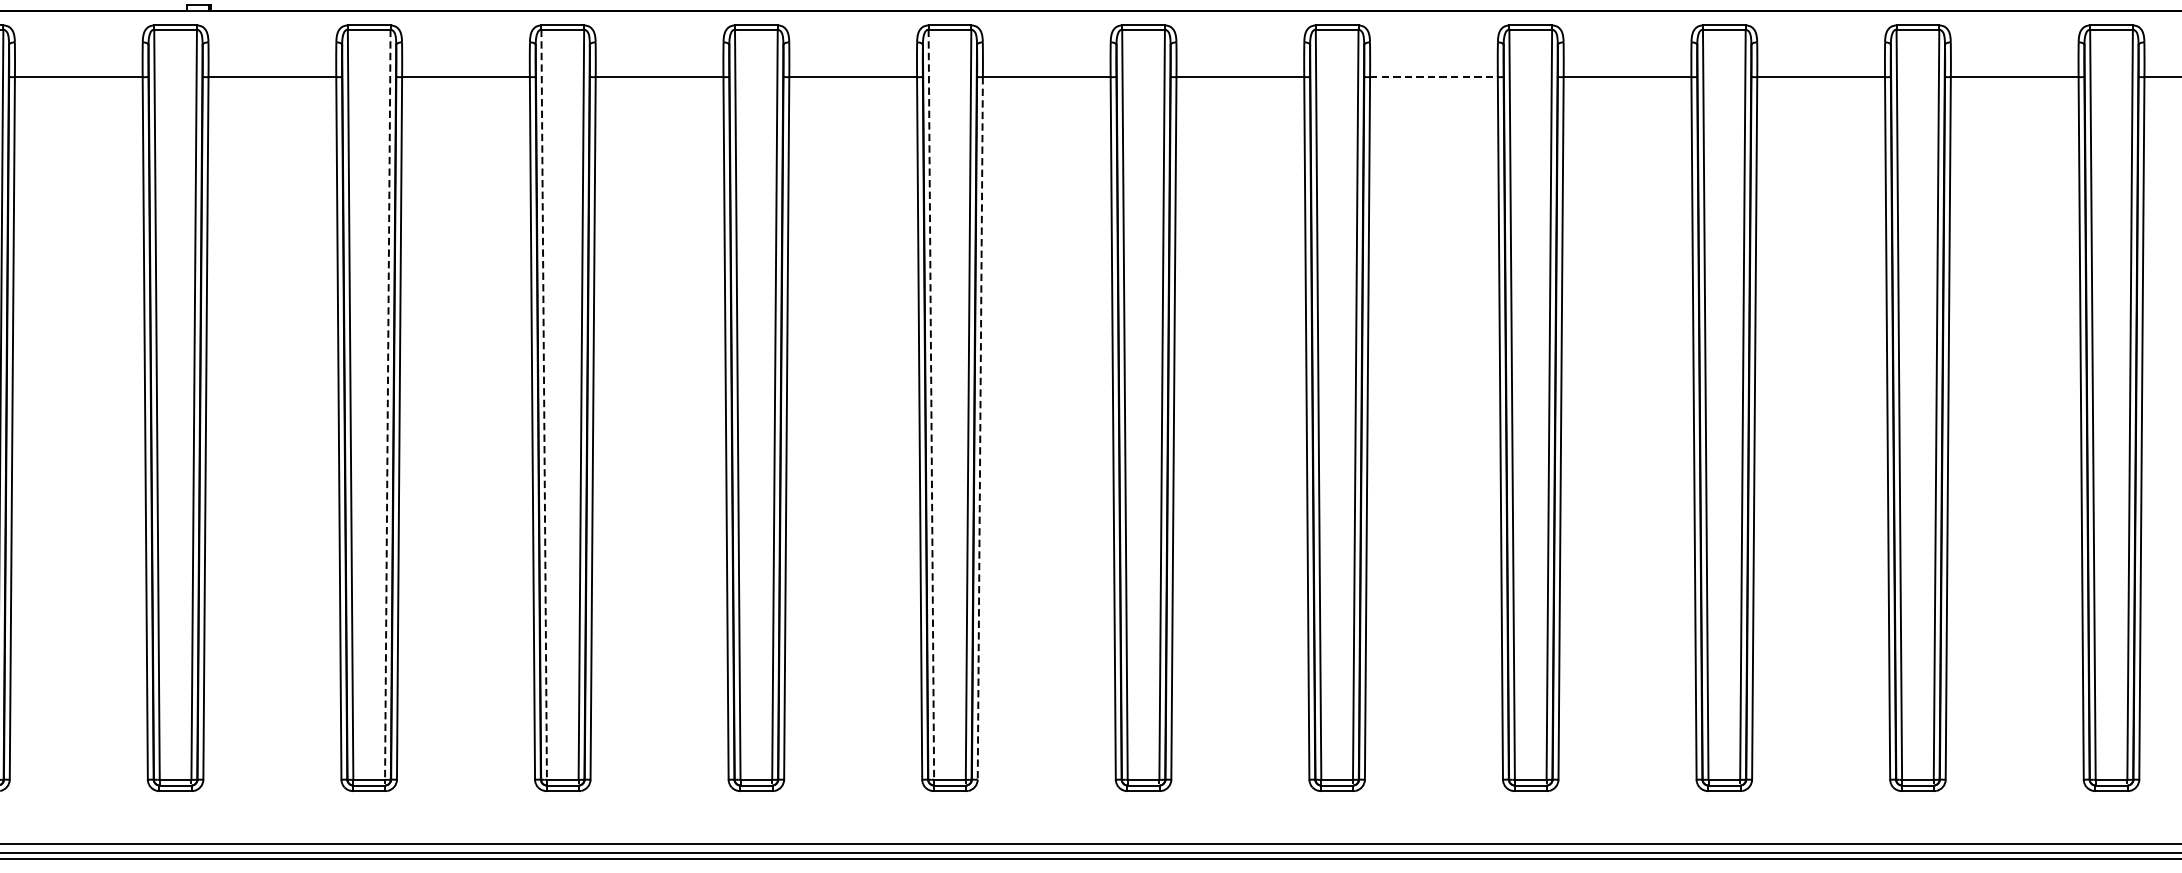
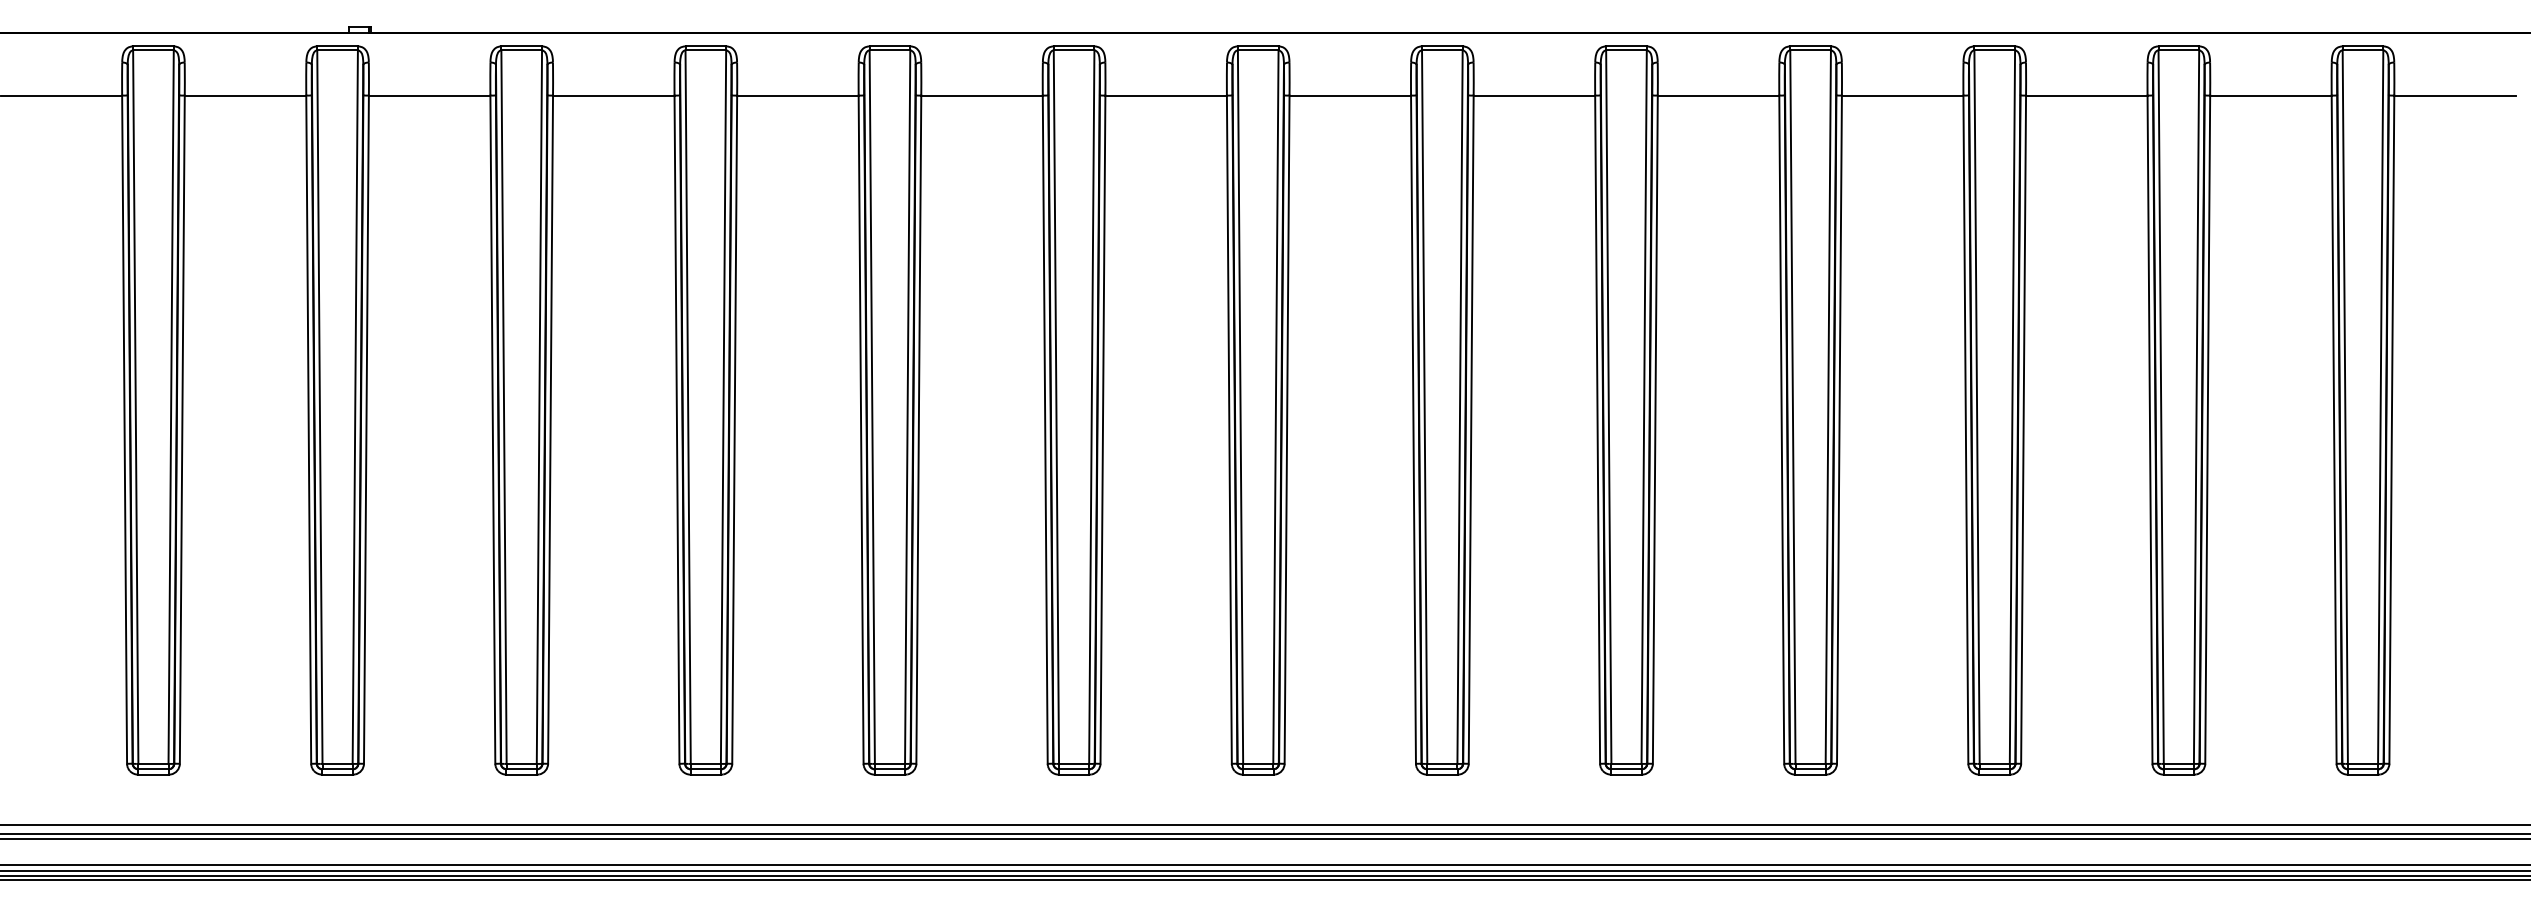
line: (1434, 77) -> (1534, 95), dashed -> solid
line: (387, 405) -> (539, 407), dashed -> solid
line: (544, 405) -> (688, 407), dashed -> solid
line: (931, 405) -> (1056, 407), dashed -> solid
line: (979, 429) -> (1102, 430), dashed -> solid

